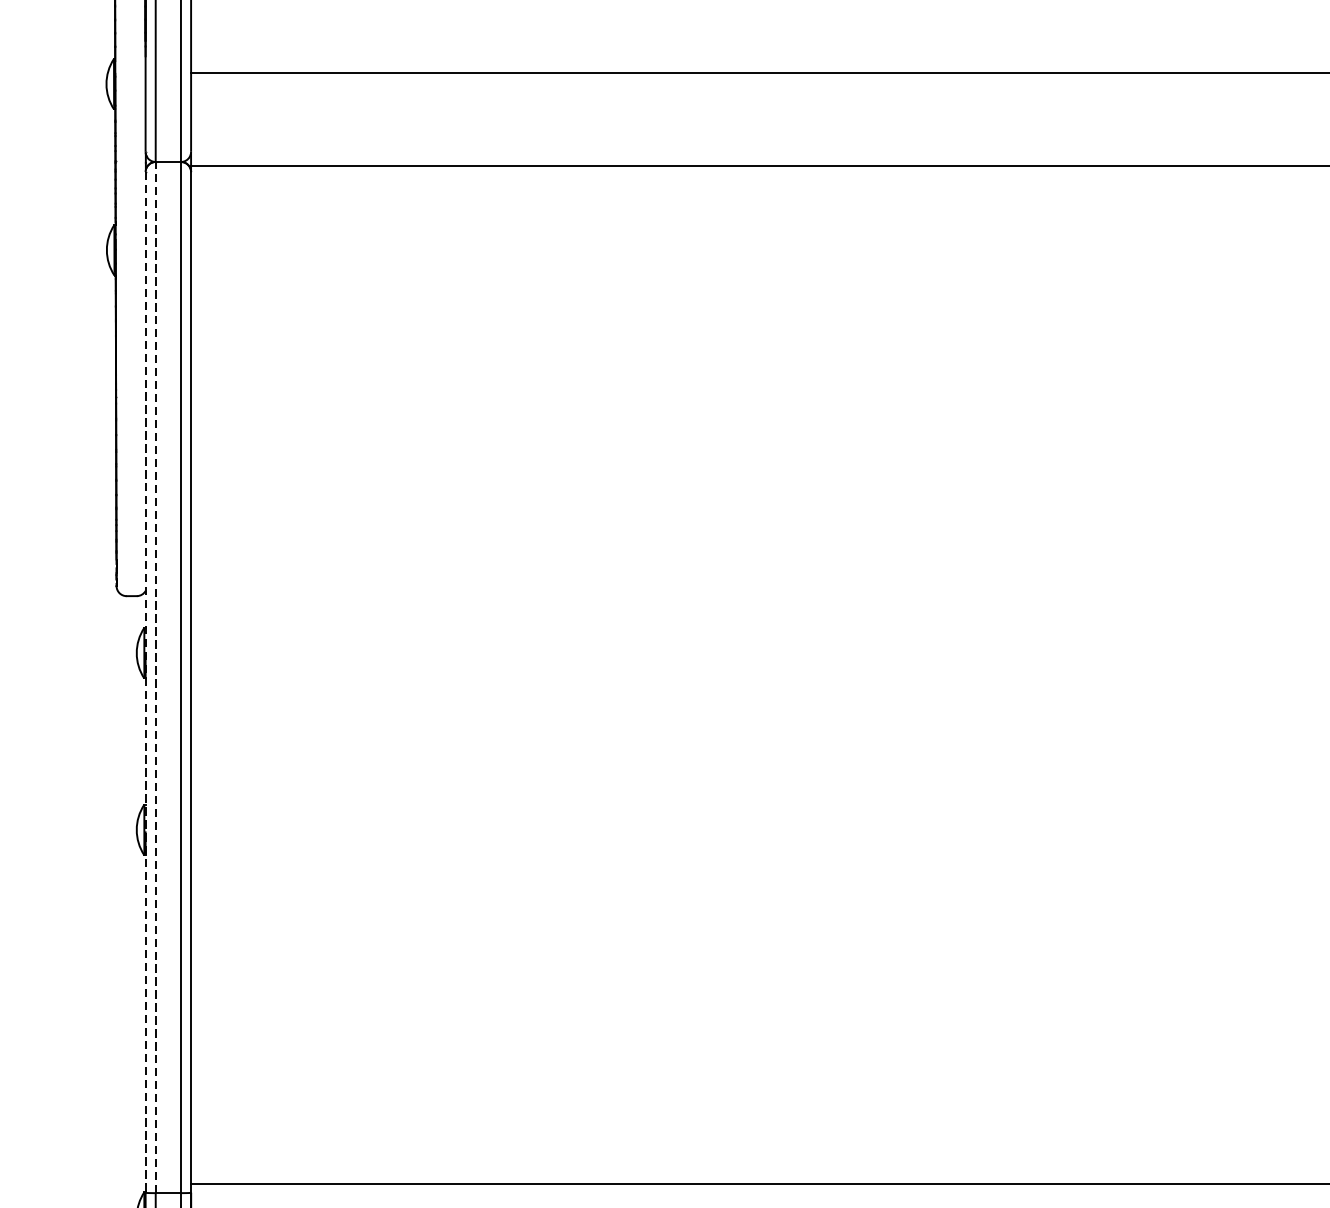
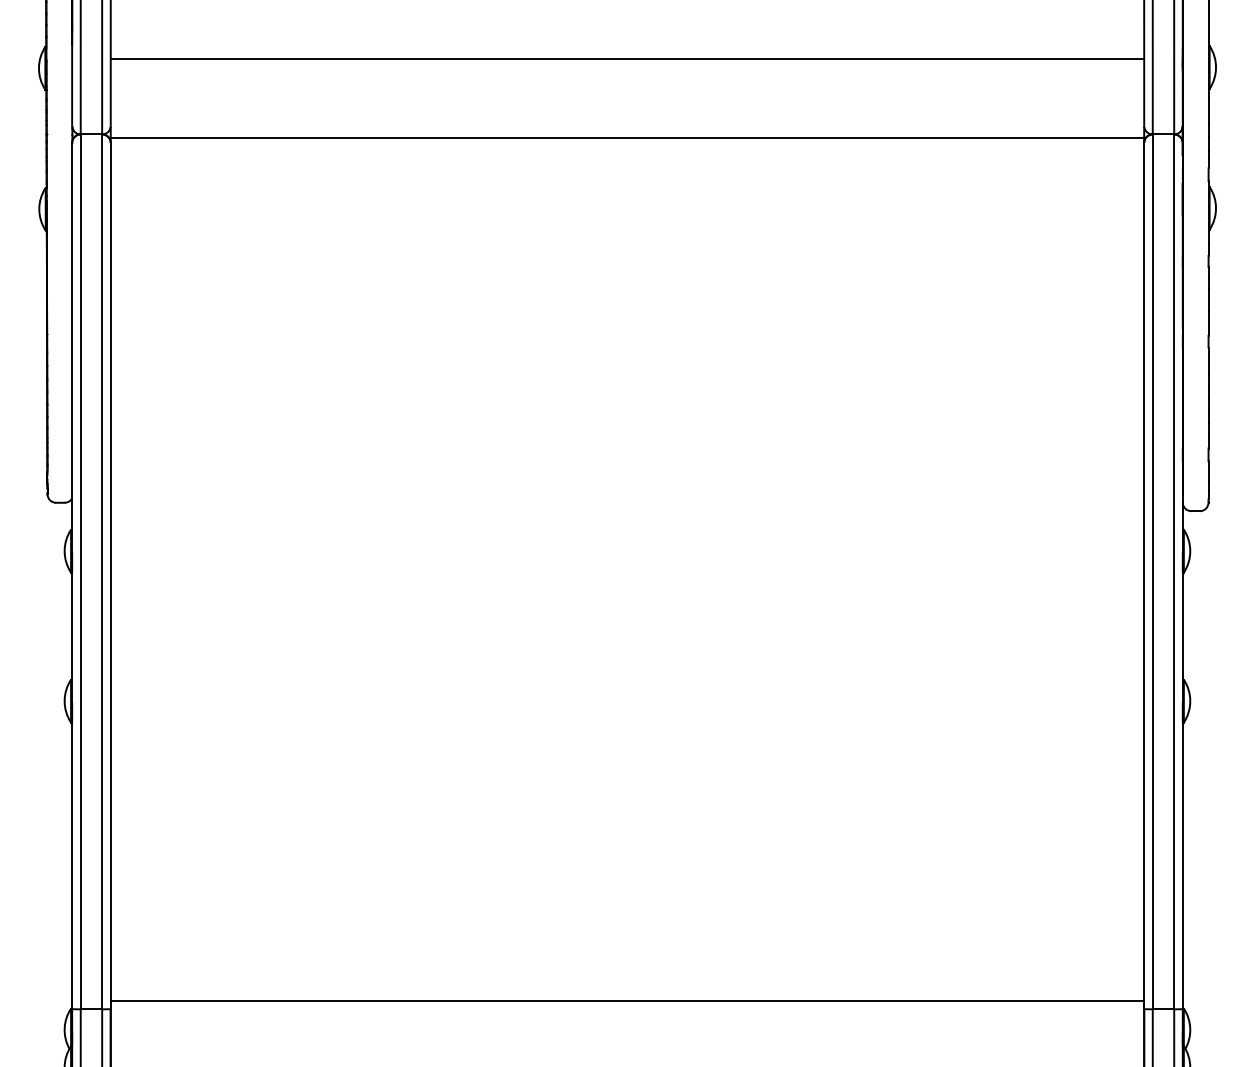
line: (155, 677) -> (80, 571), dashed -> solid
line: (146, 683) -> (72, 576), dashed -> solid

